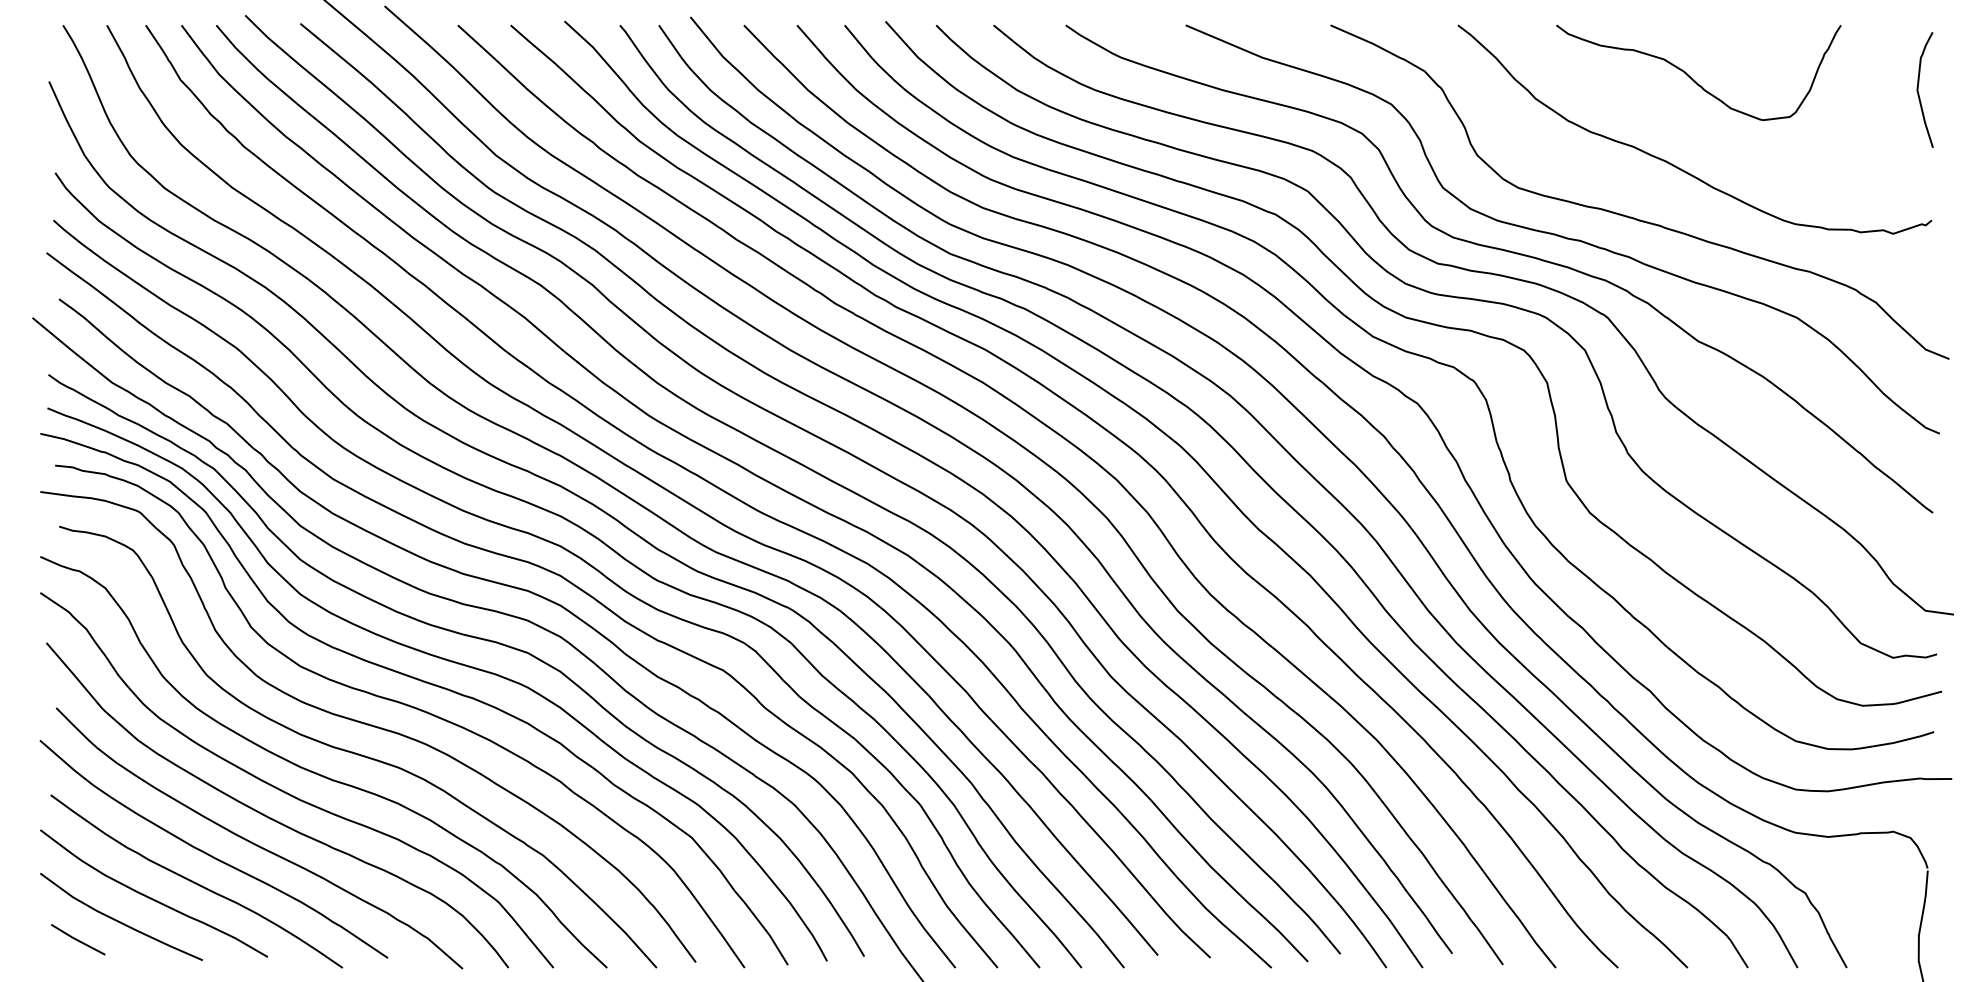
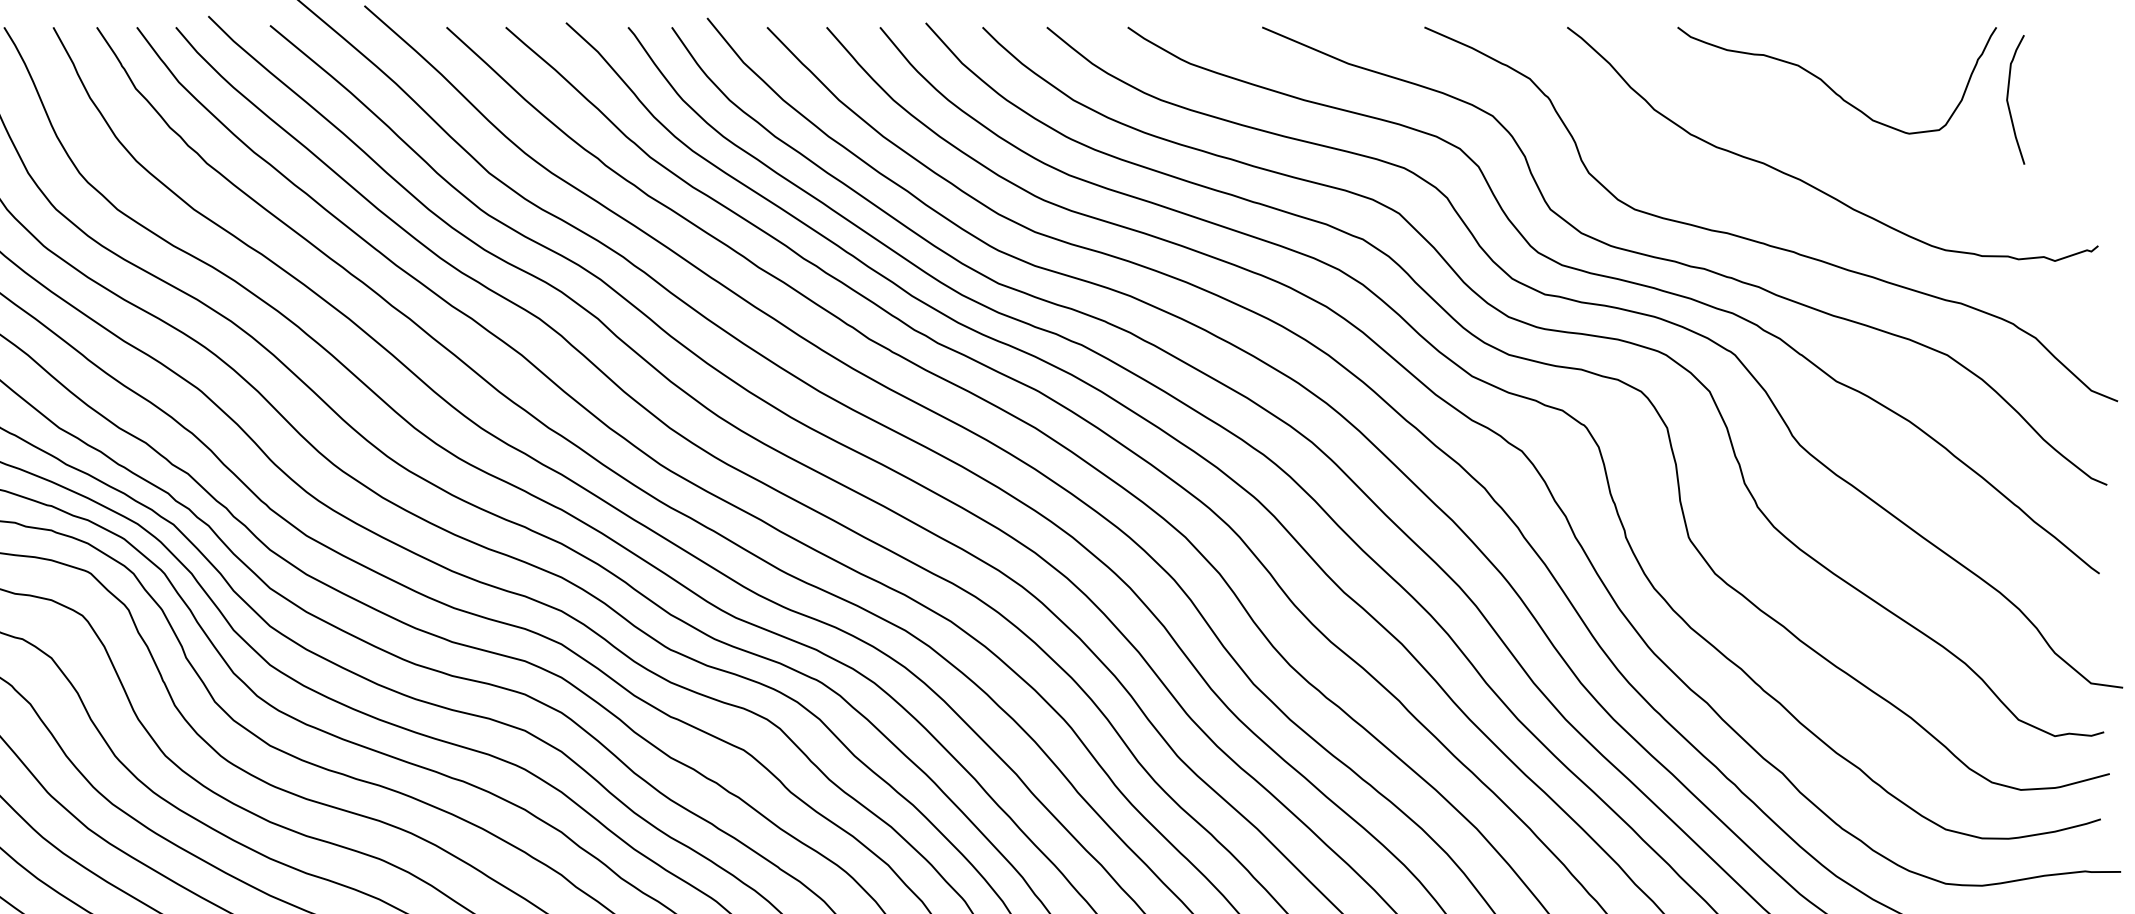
curve: (1918, 89) -> (2008, 99), moved

